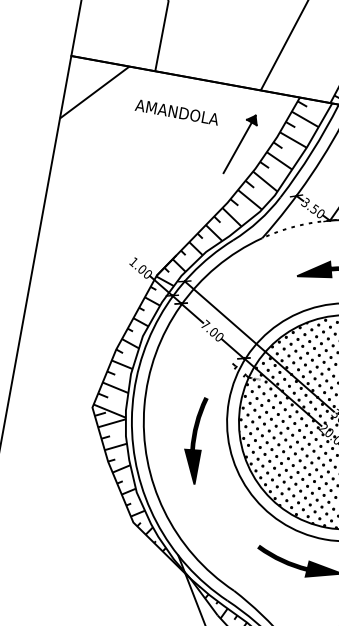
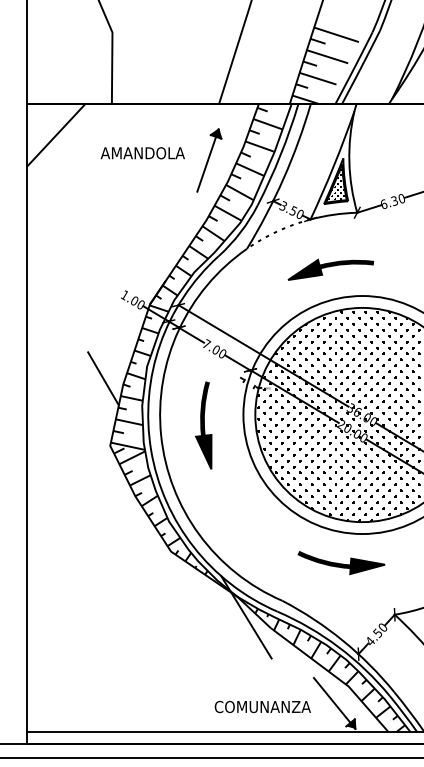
text: (176, 112) -> (142, 153), moved
line: (97, 340) -> (103, 378), added
part: (194, 440) -> (203, 425), moved

